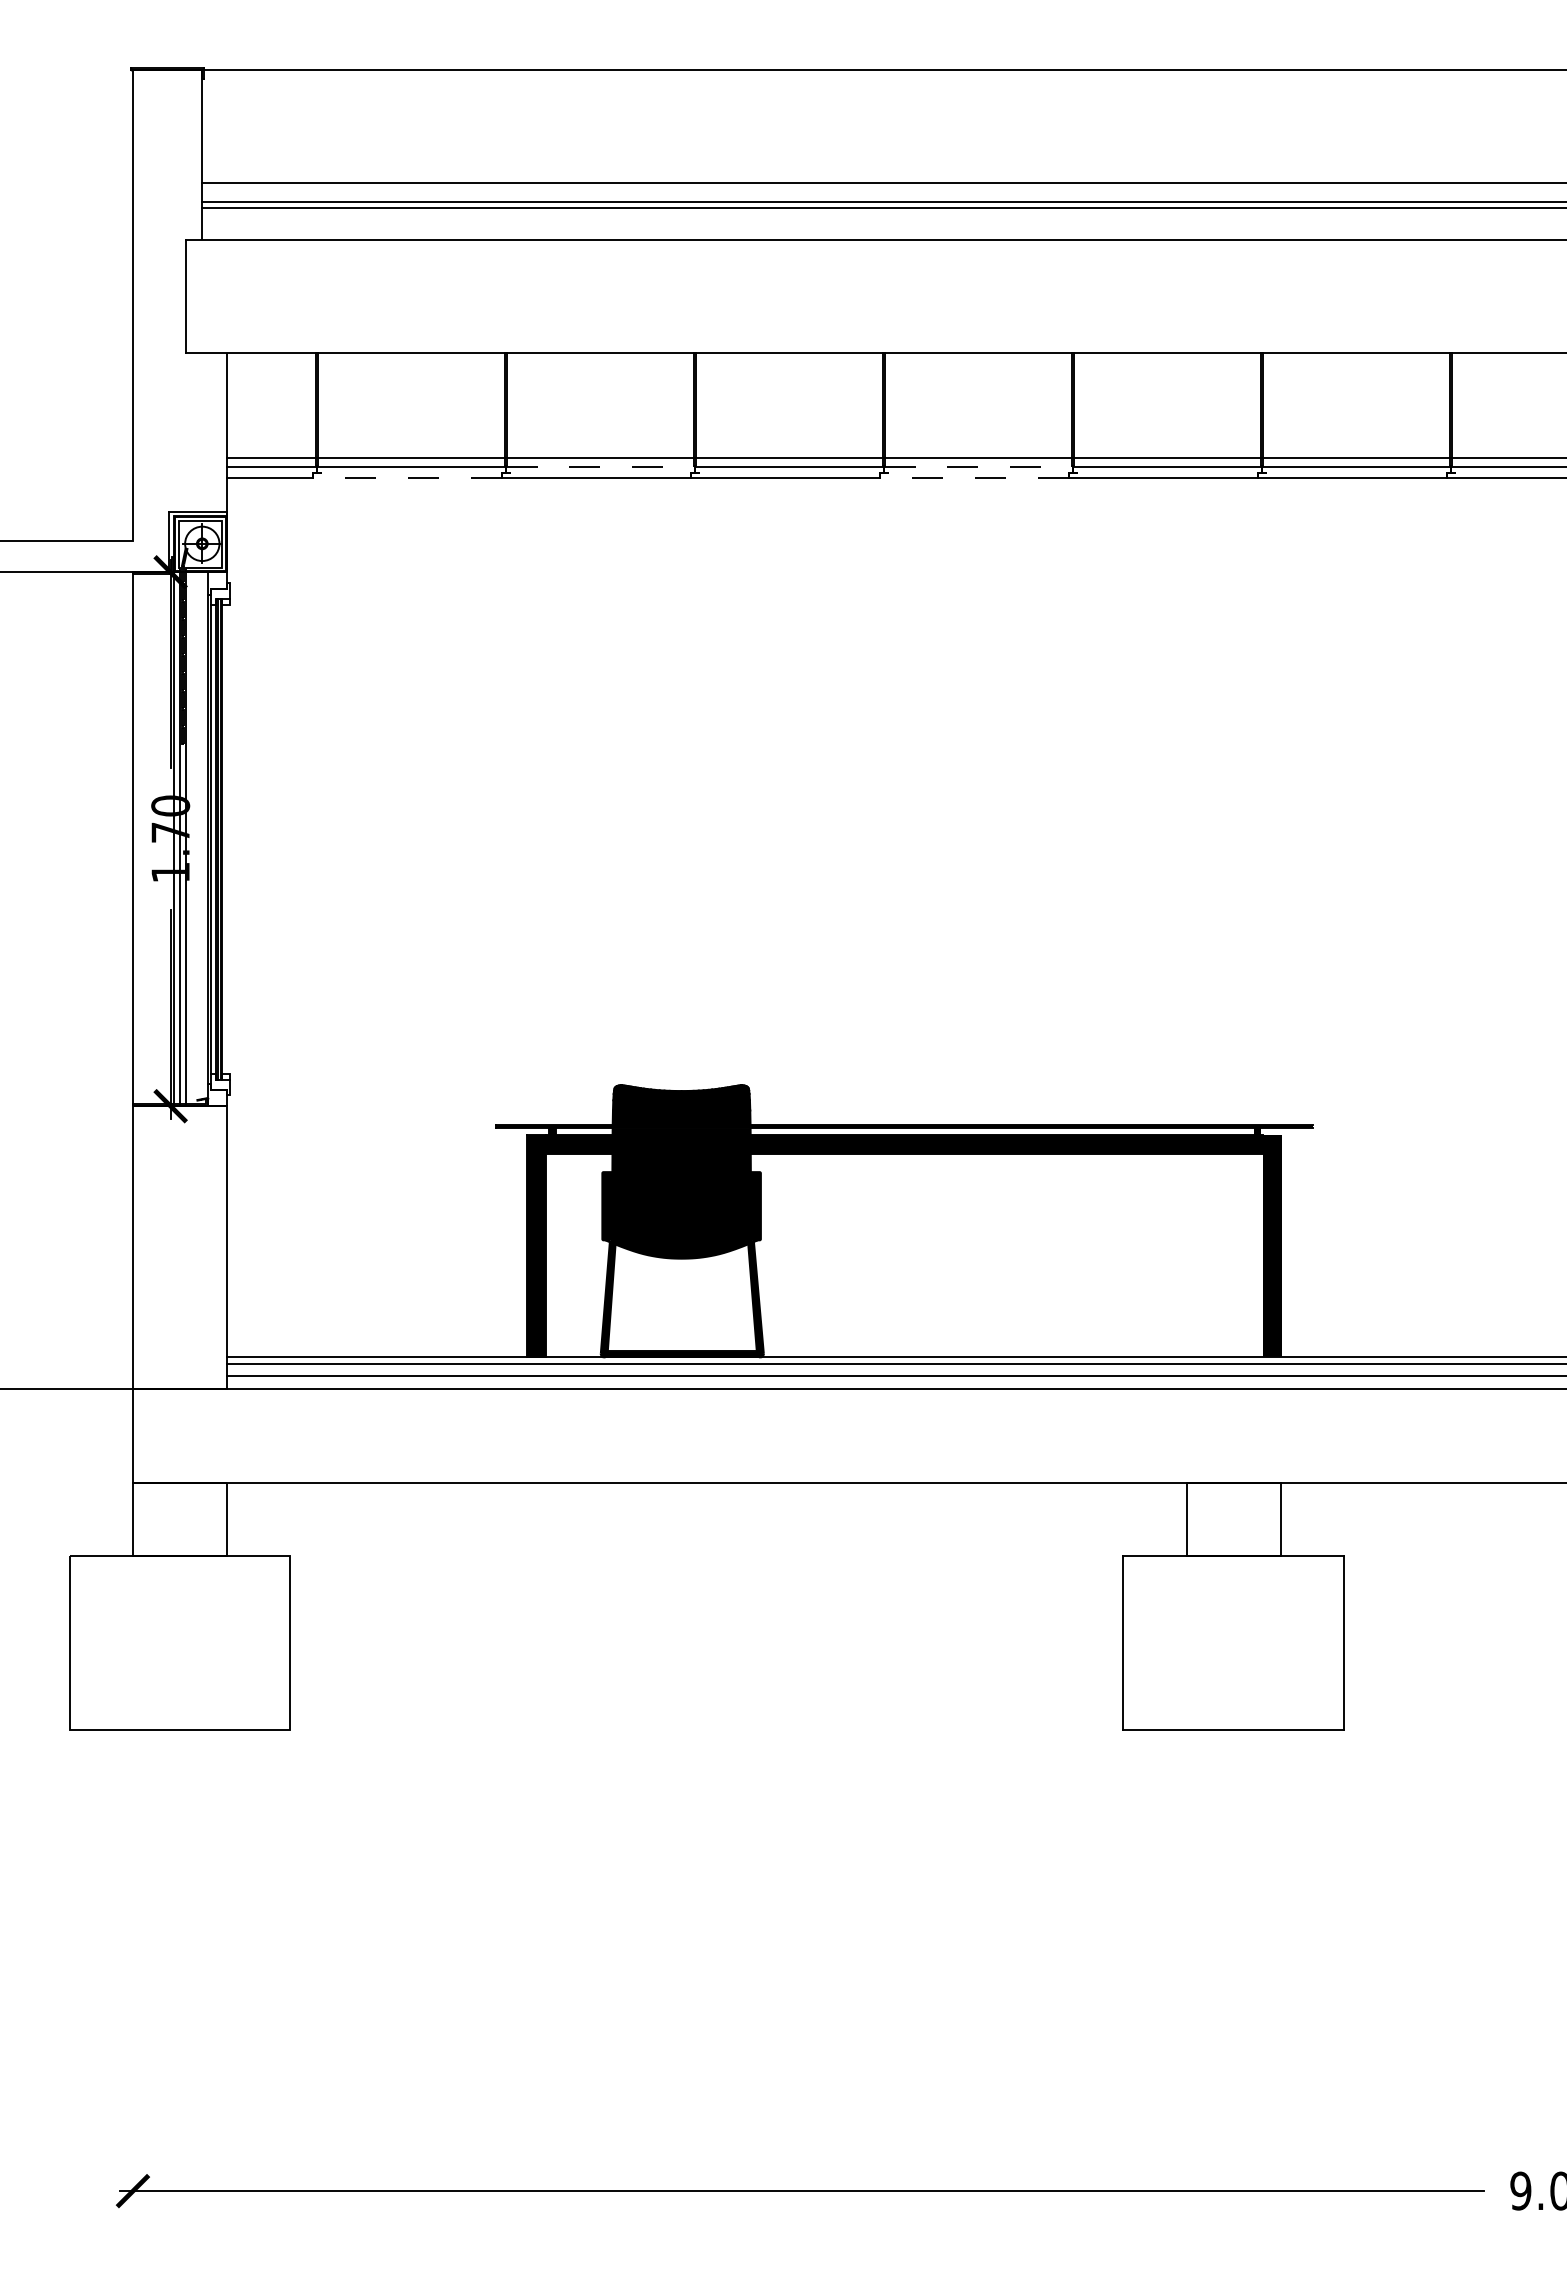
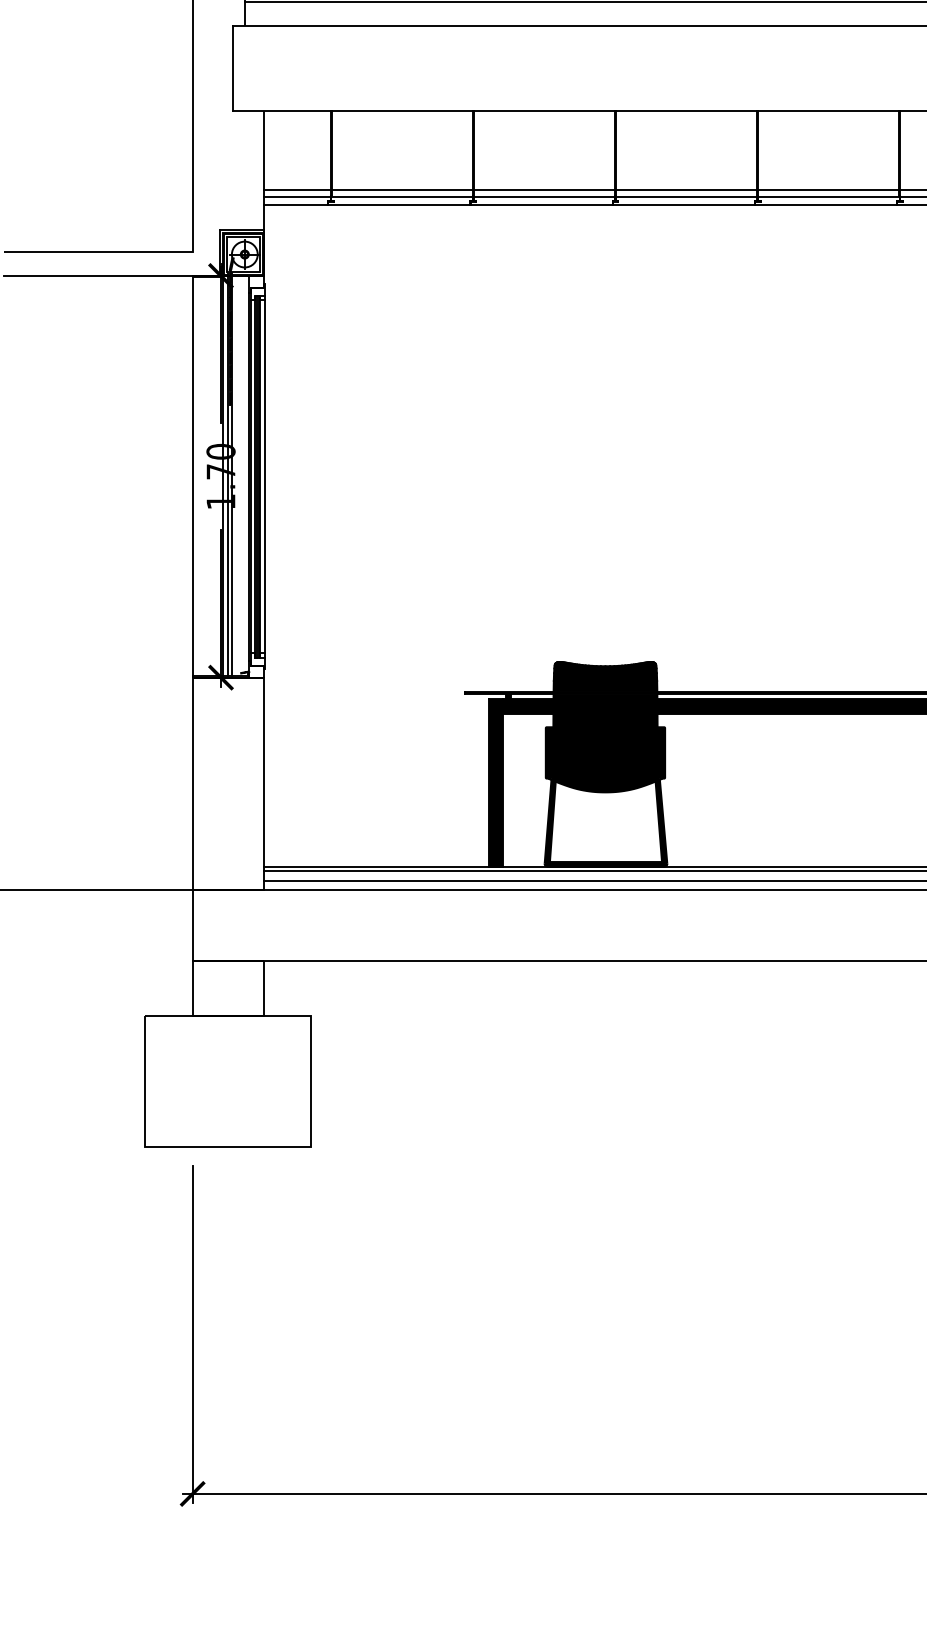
line: (600, 467) -> (544, 197), dashed -> solid
line: (978, 467) -> (828, 197), dashed -> solid
line: (407, 478) -> (399, 205), dashed -> solid
line: (974, 478) -> (825, 205), dashed -> solid
line: (229, 839) -> (265, 477), added
line: (132, 1979) -> (192, 1334), added

